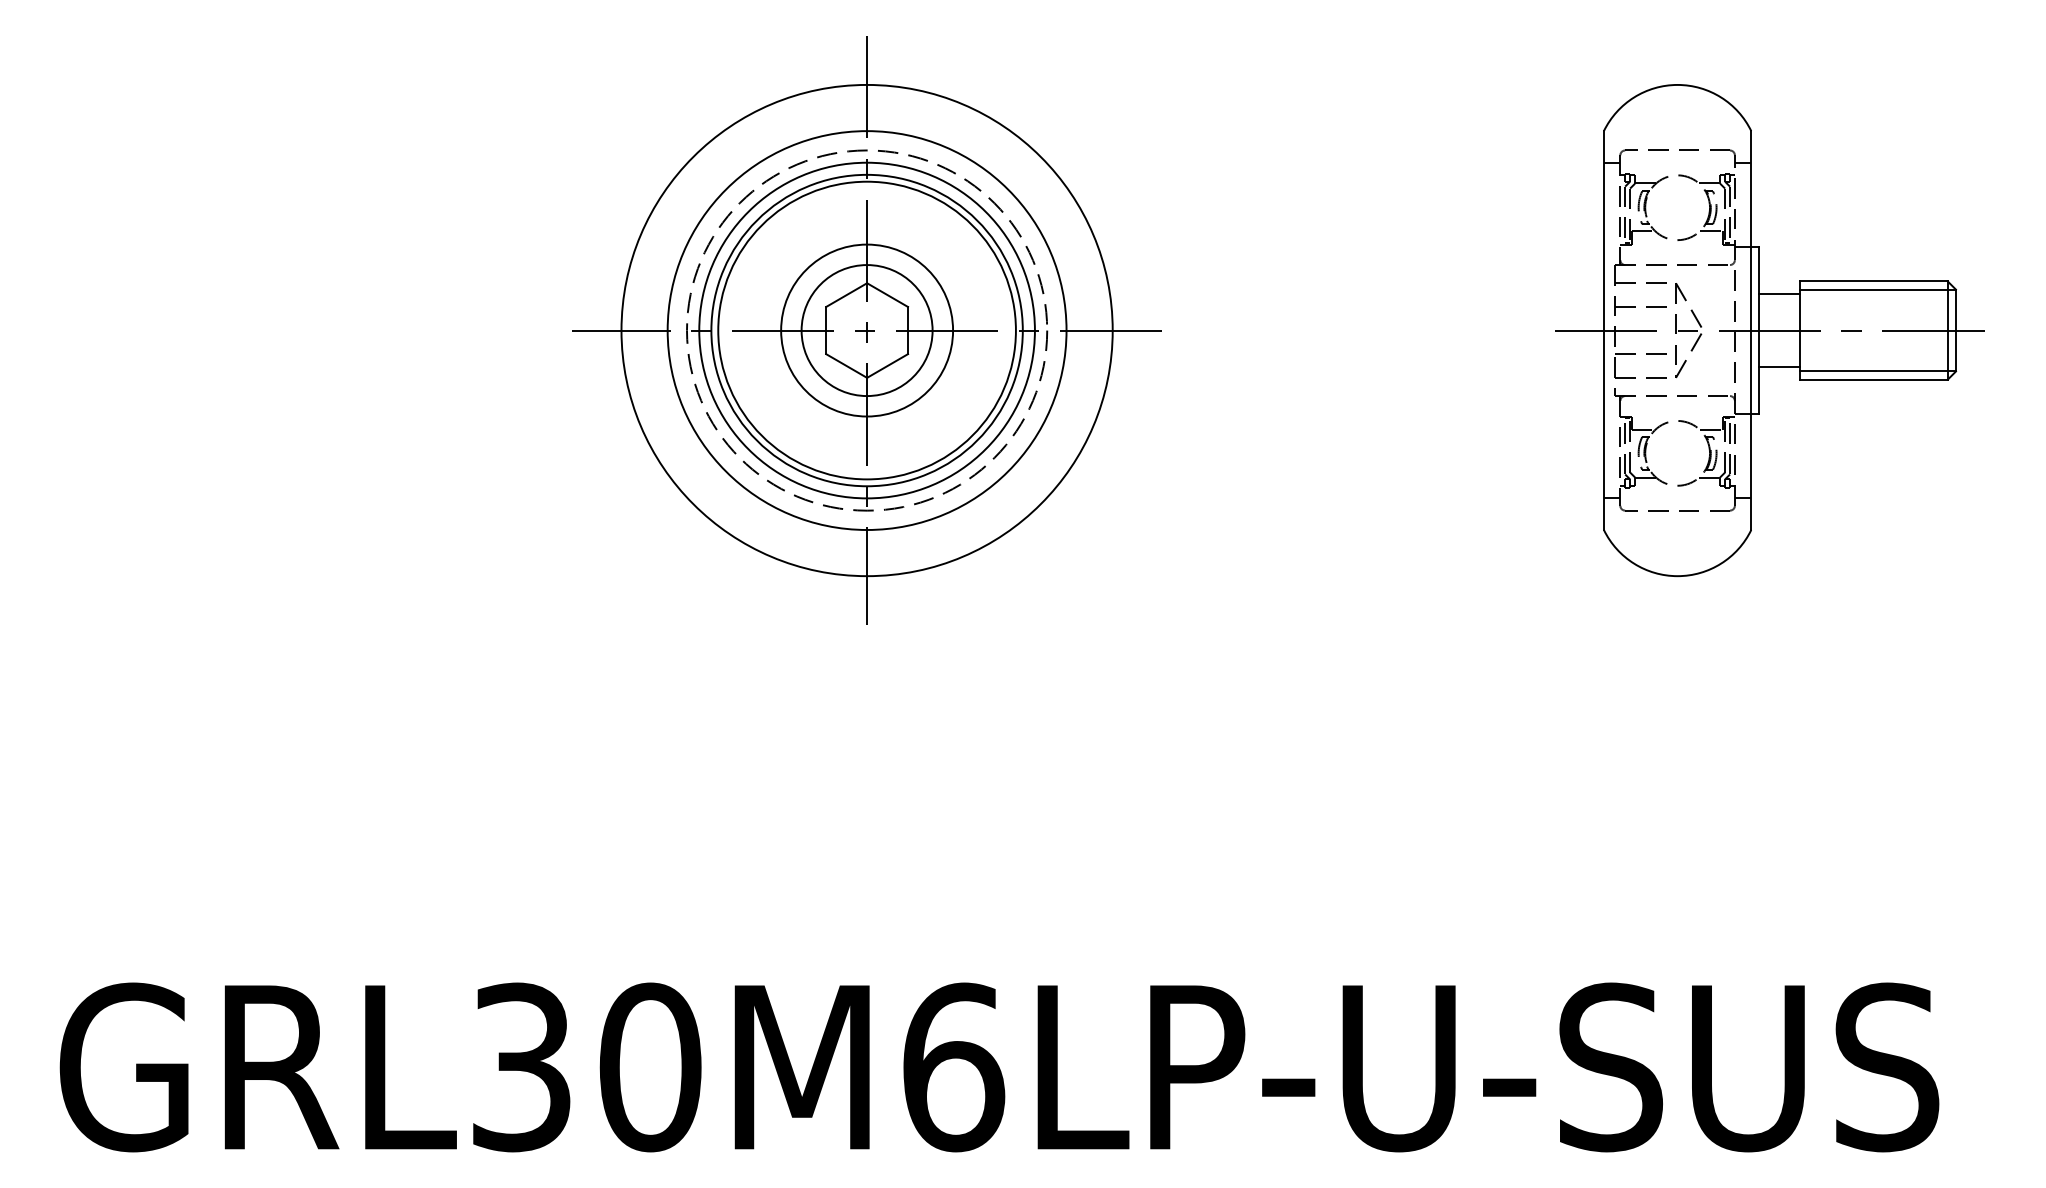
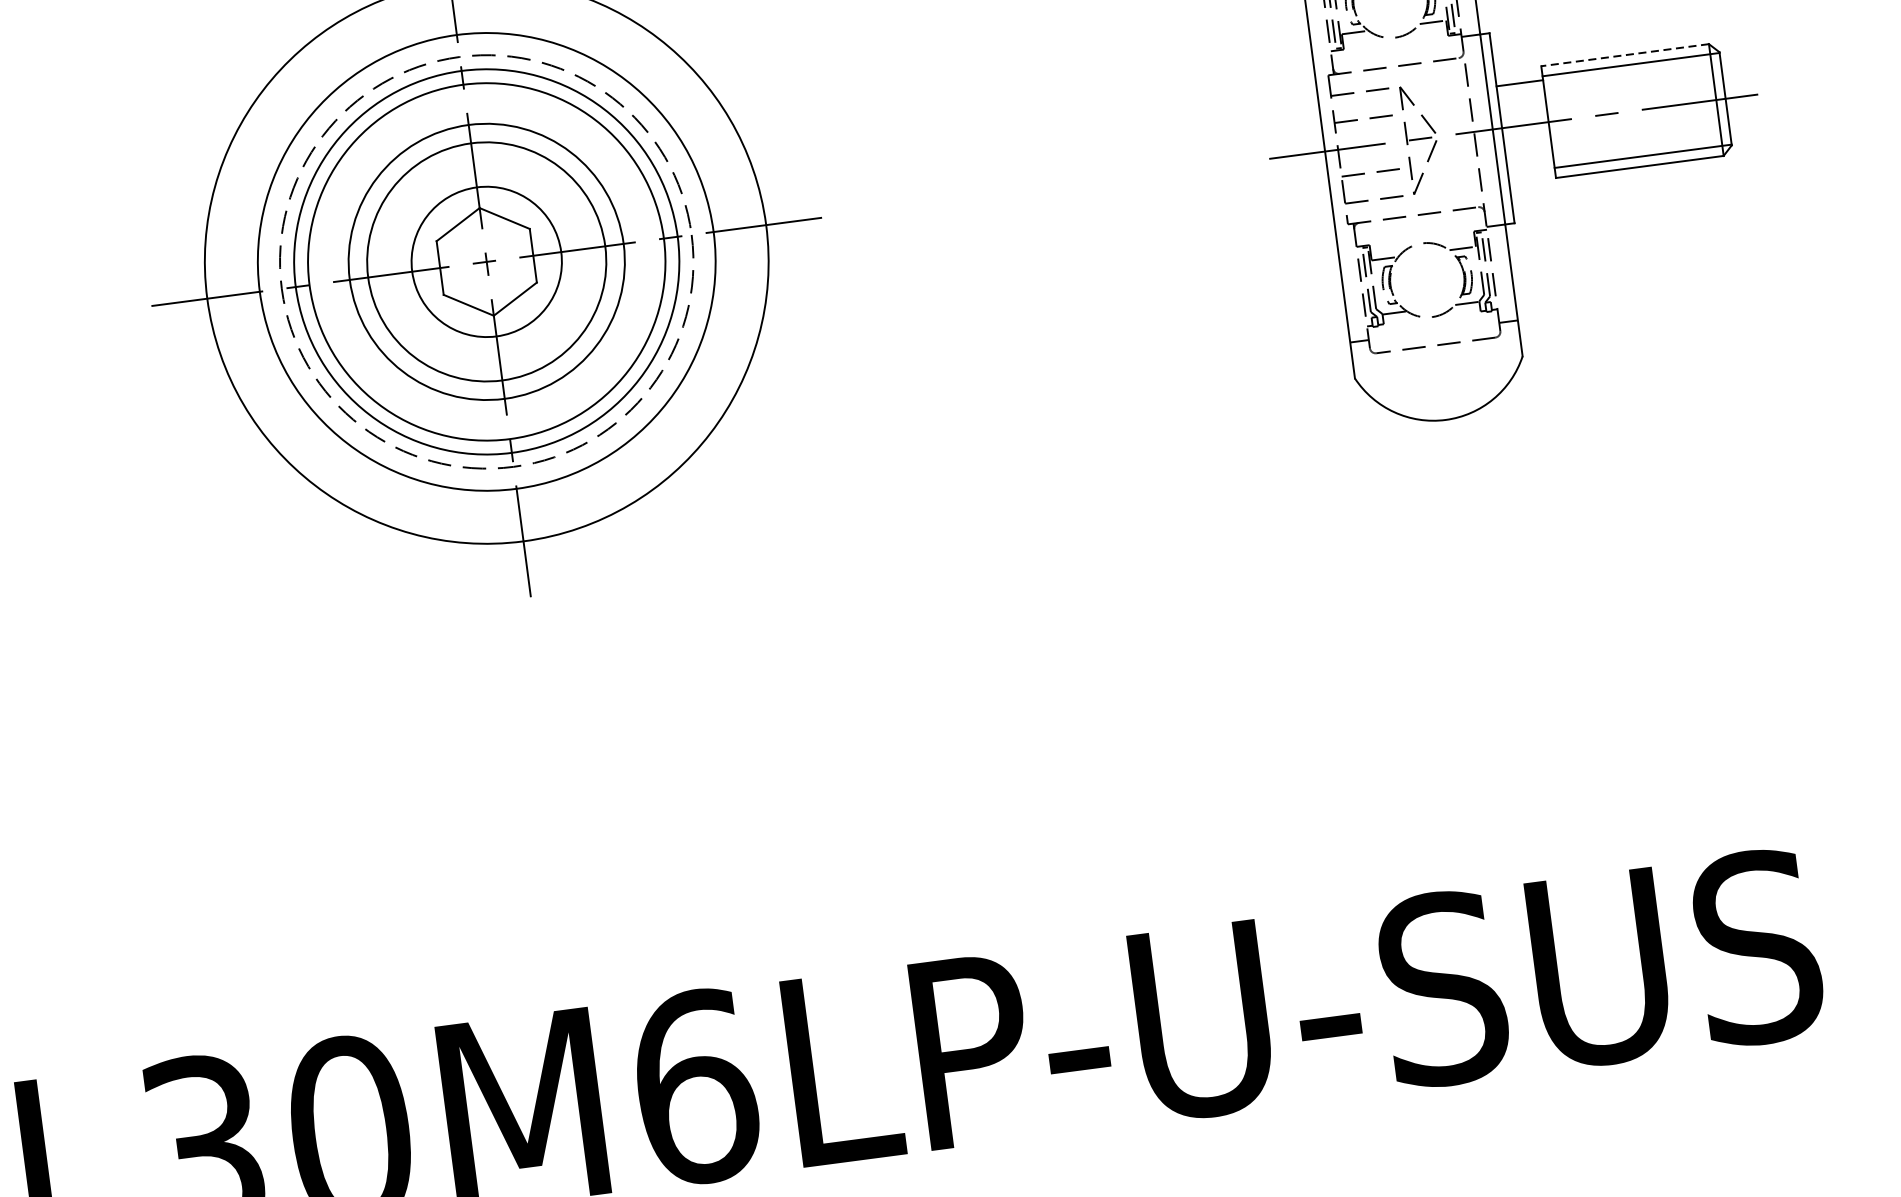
line: (1874, 281) -> (1625, 55), solid -> dashed
circle: (866, 330) -> (486, 261), size x0.7
circle: (867, 330) -> (487, 261), size x1.4
line: (1779, 367) -> (1530, 167), removed

